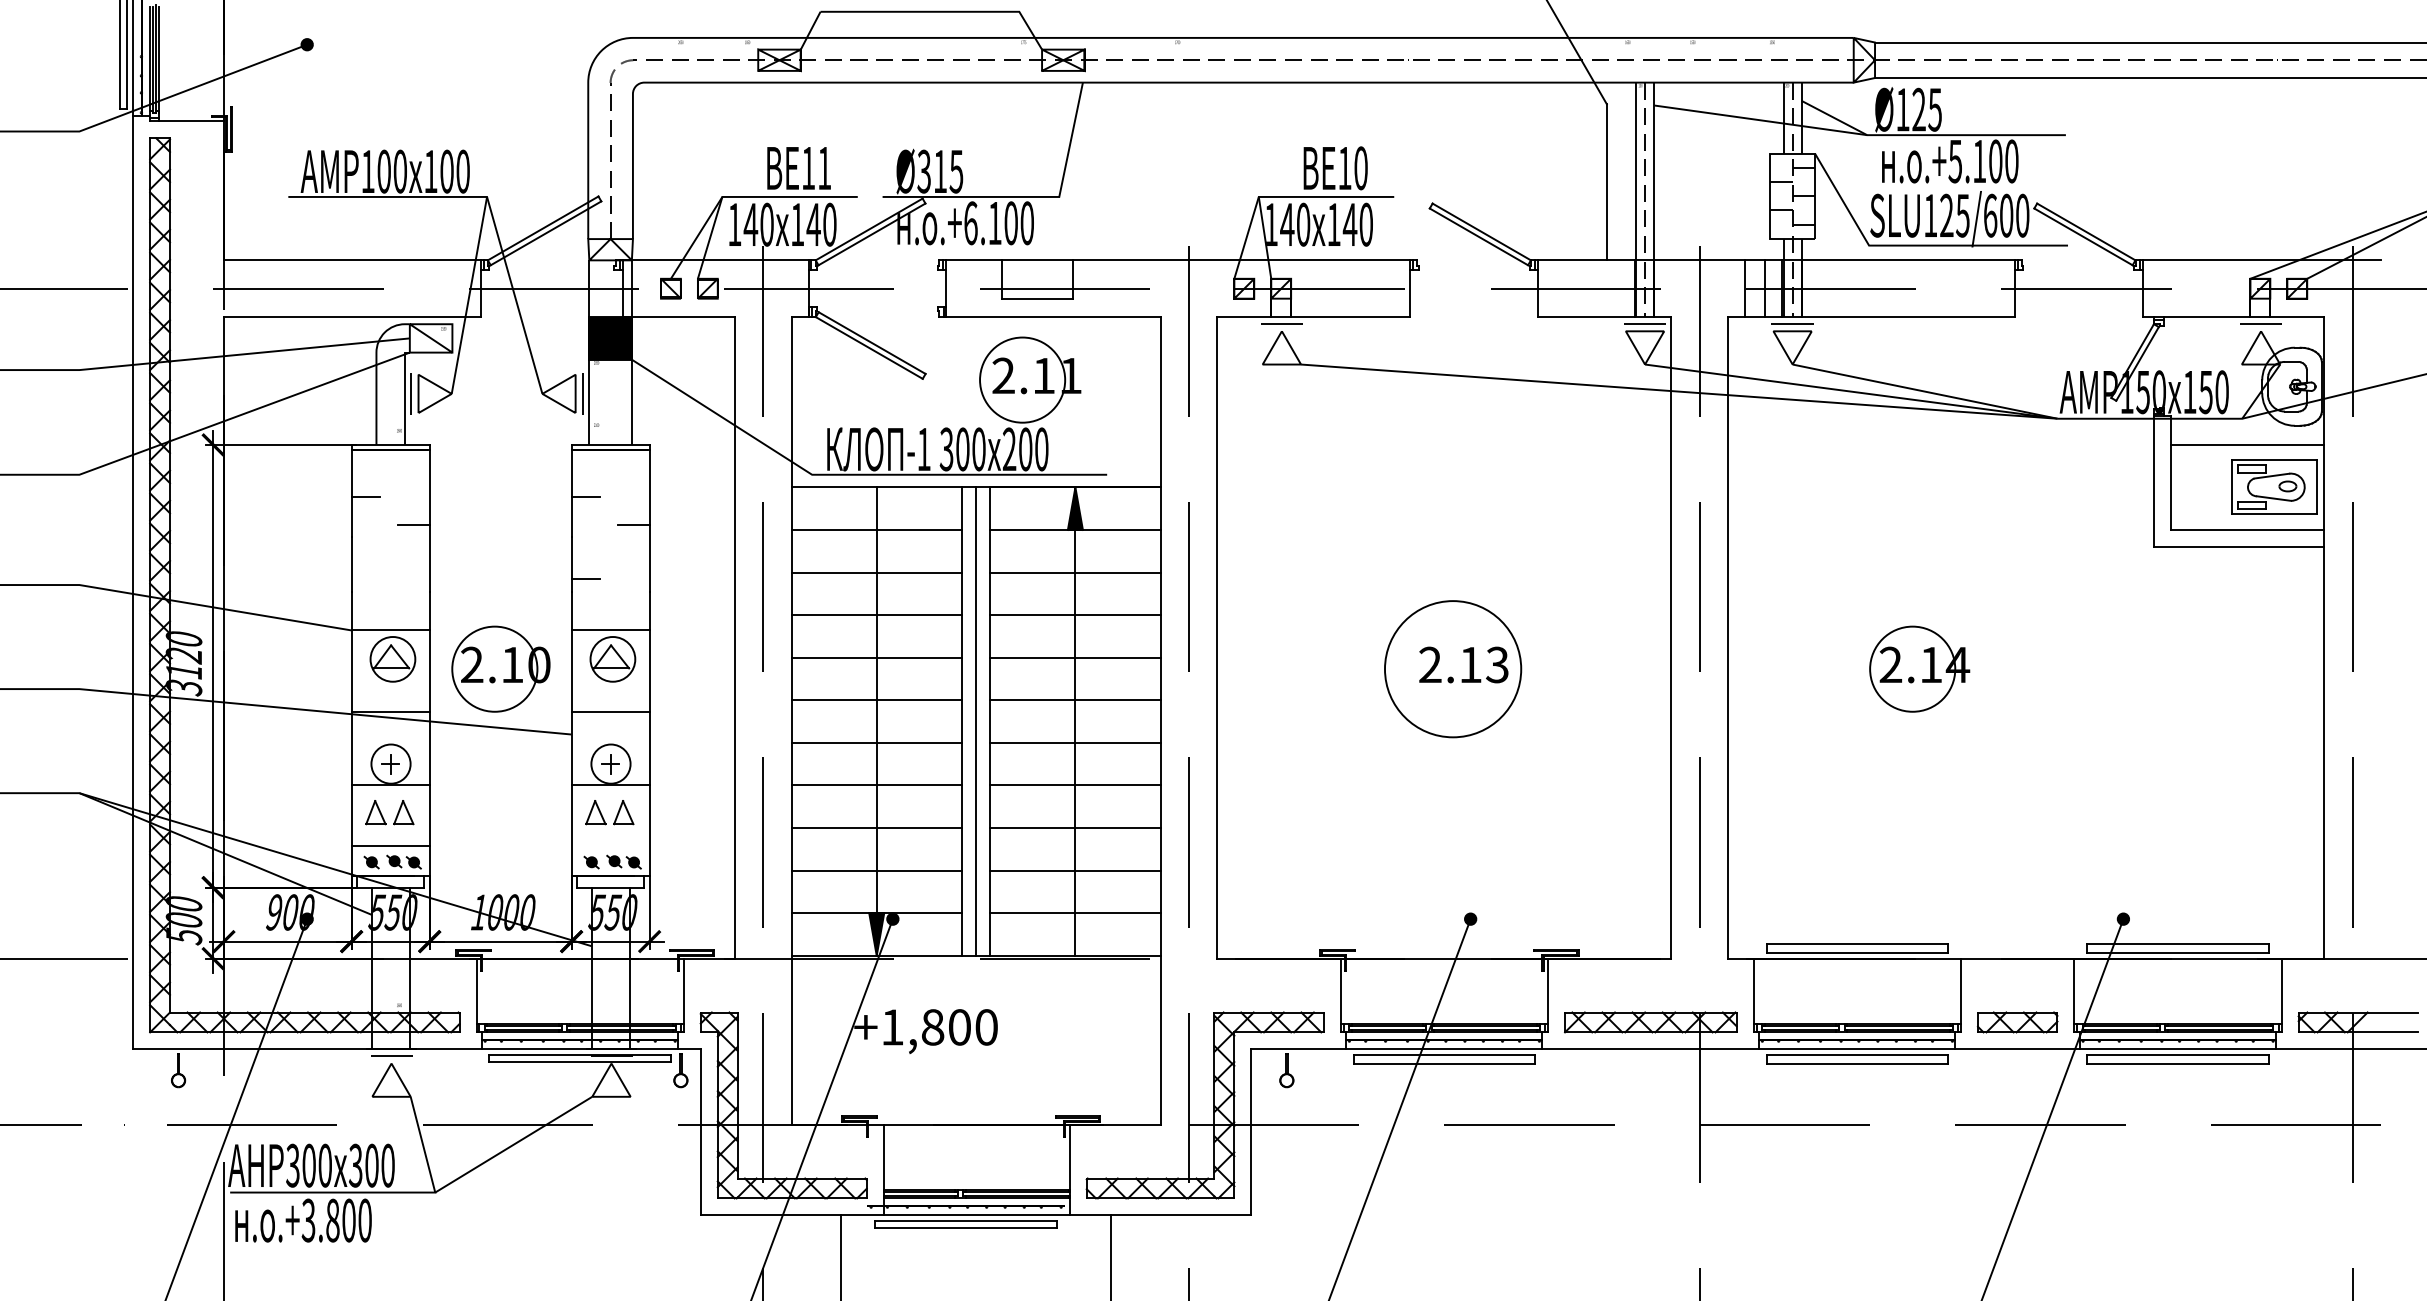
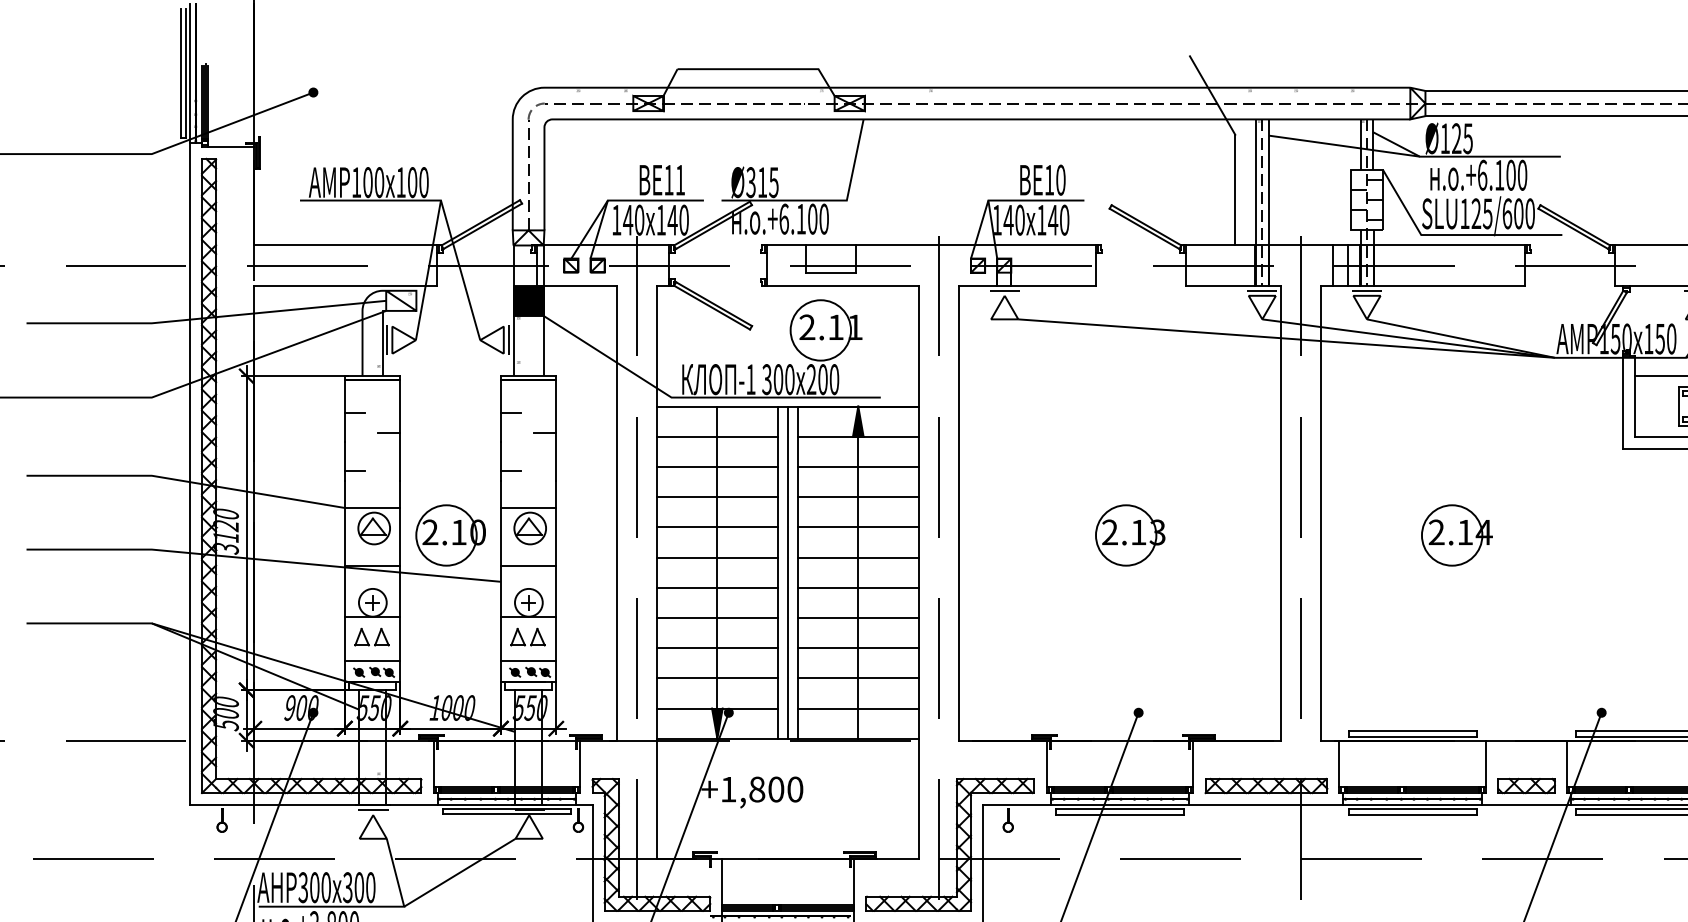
text: (1955, 161) -> (1482, 175), .+5.100 -> .+6.100
line: (365, 578) -> (354, 471), added
circle: (1452, 668) -> (1125, 534), size x0.62
line: (610, 846) -> (528, 661), added

